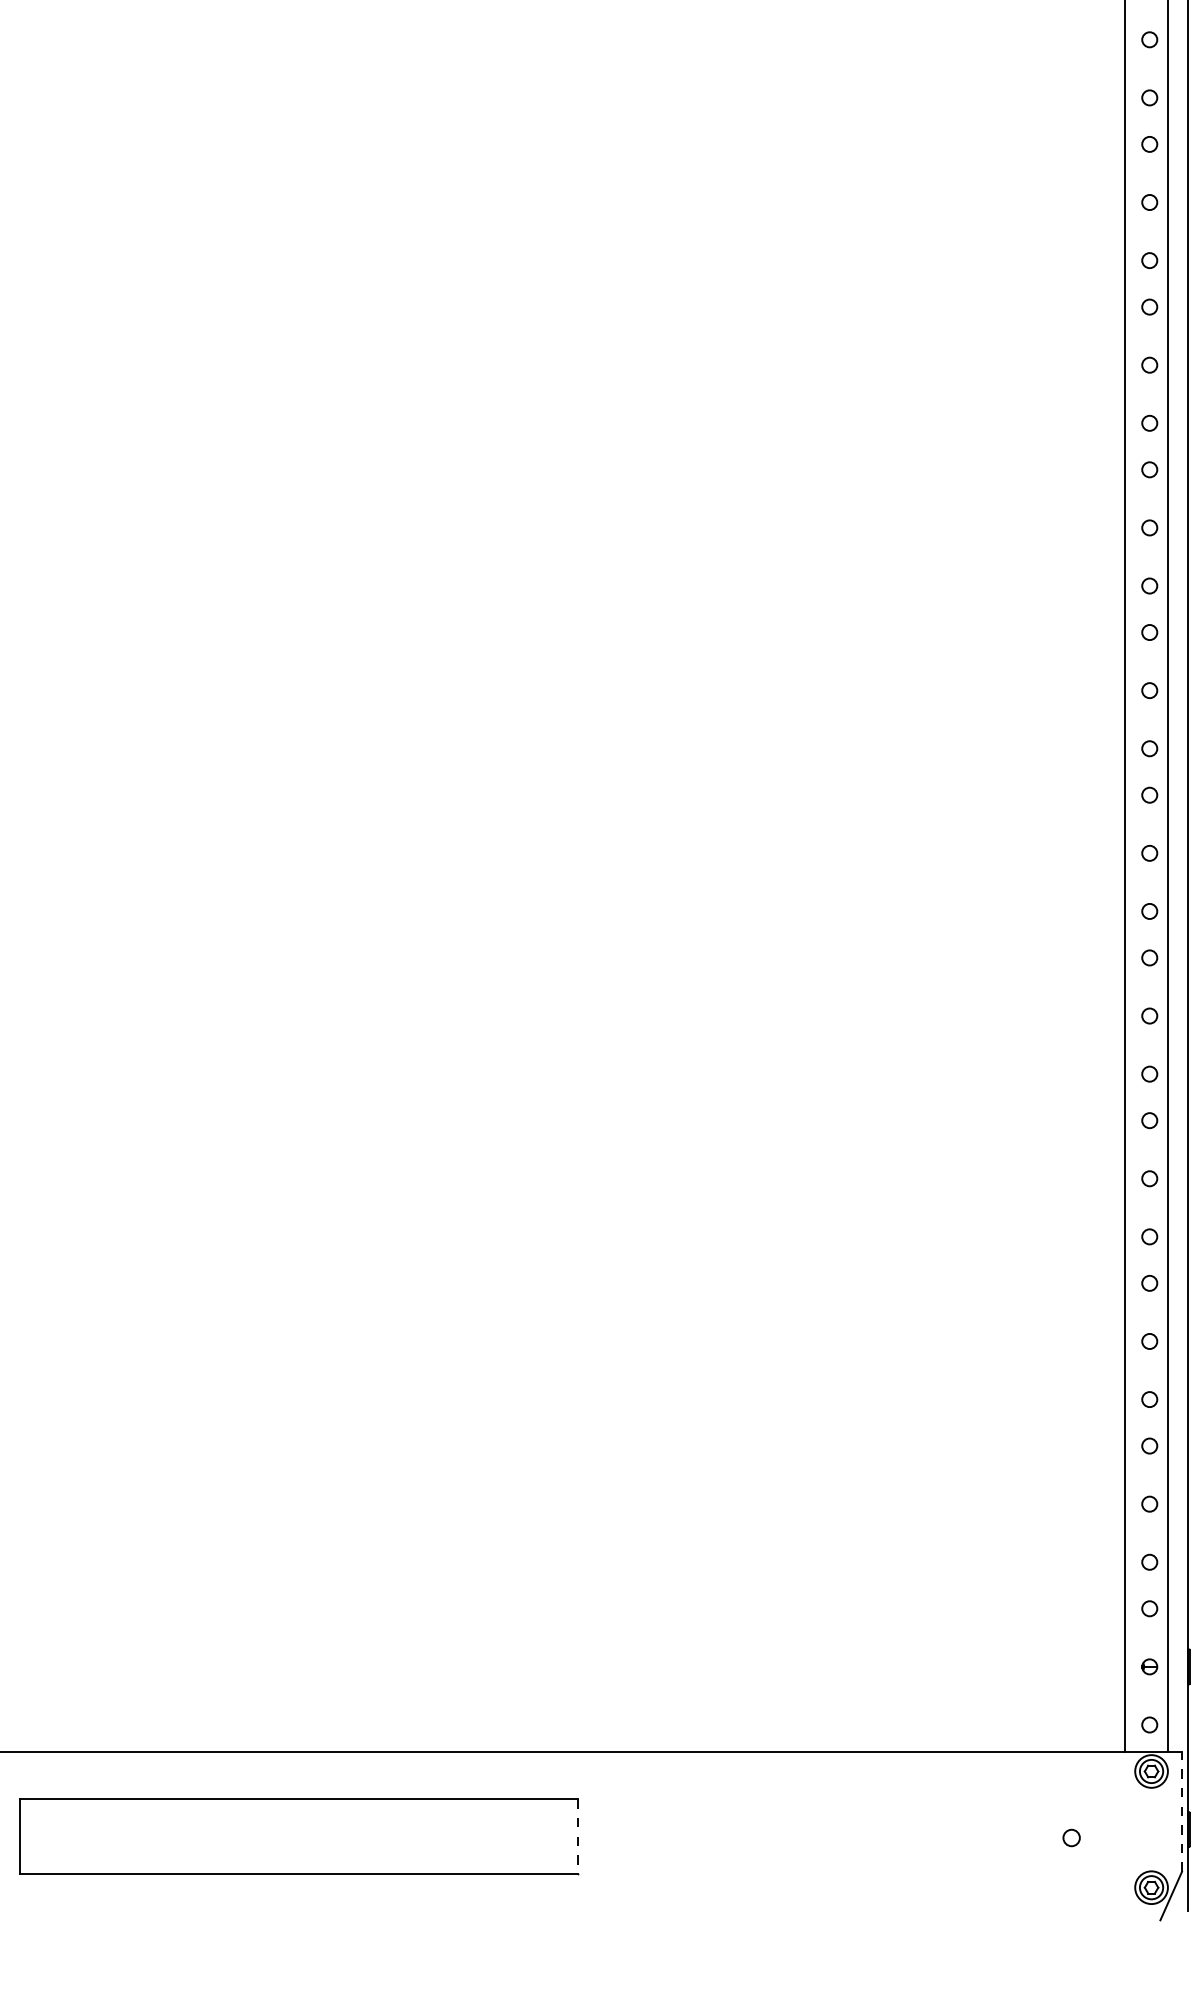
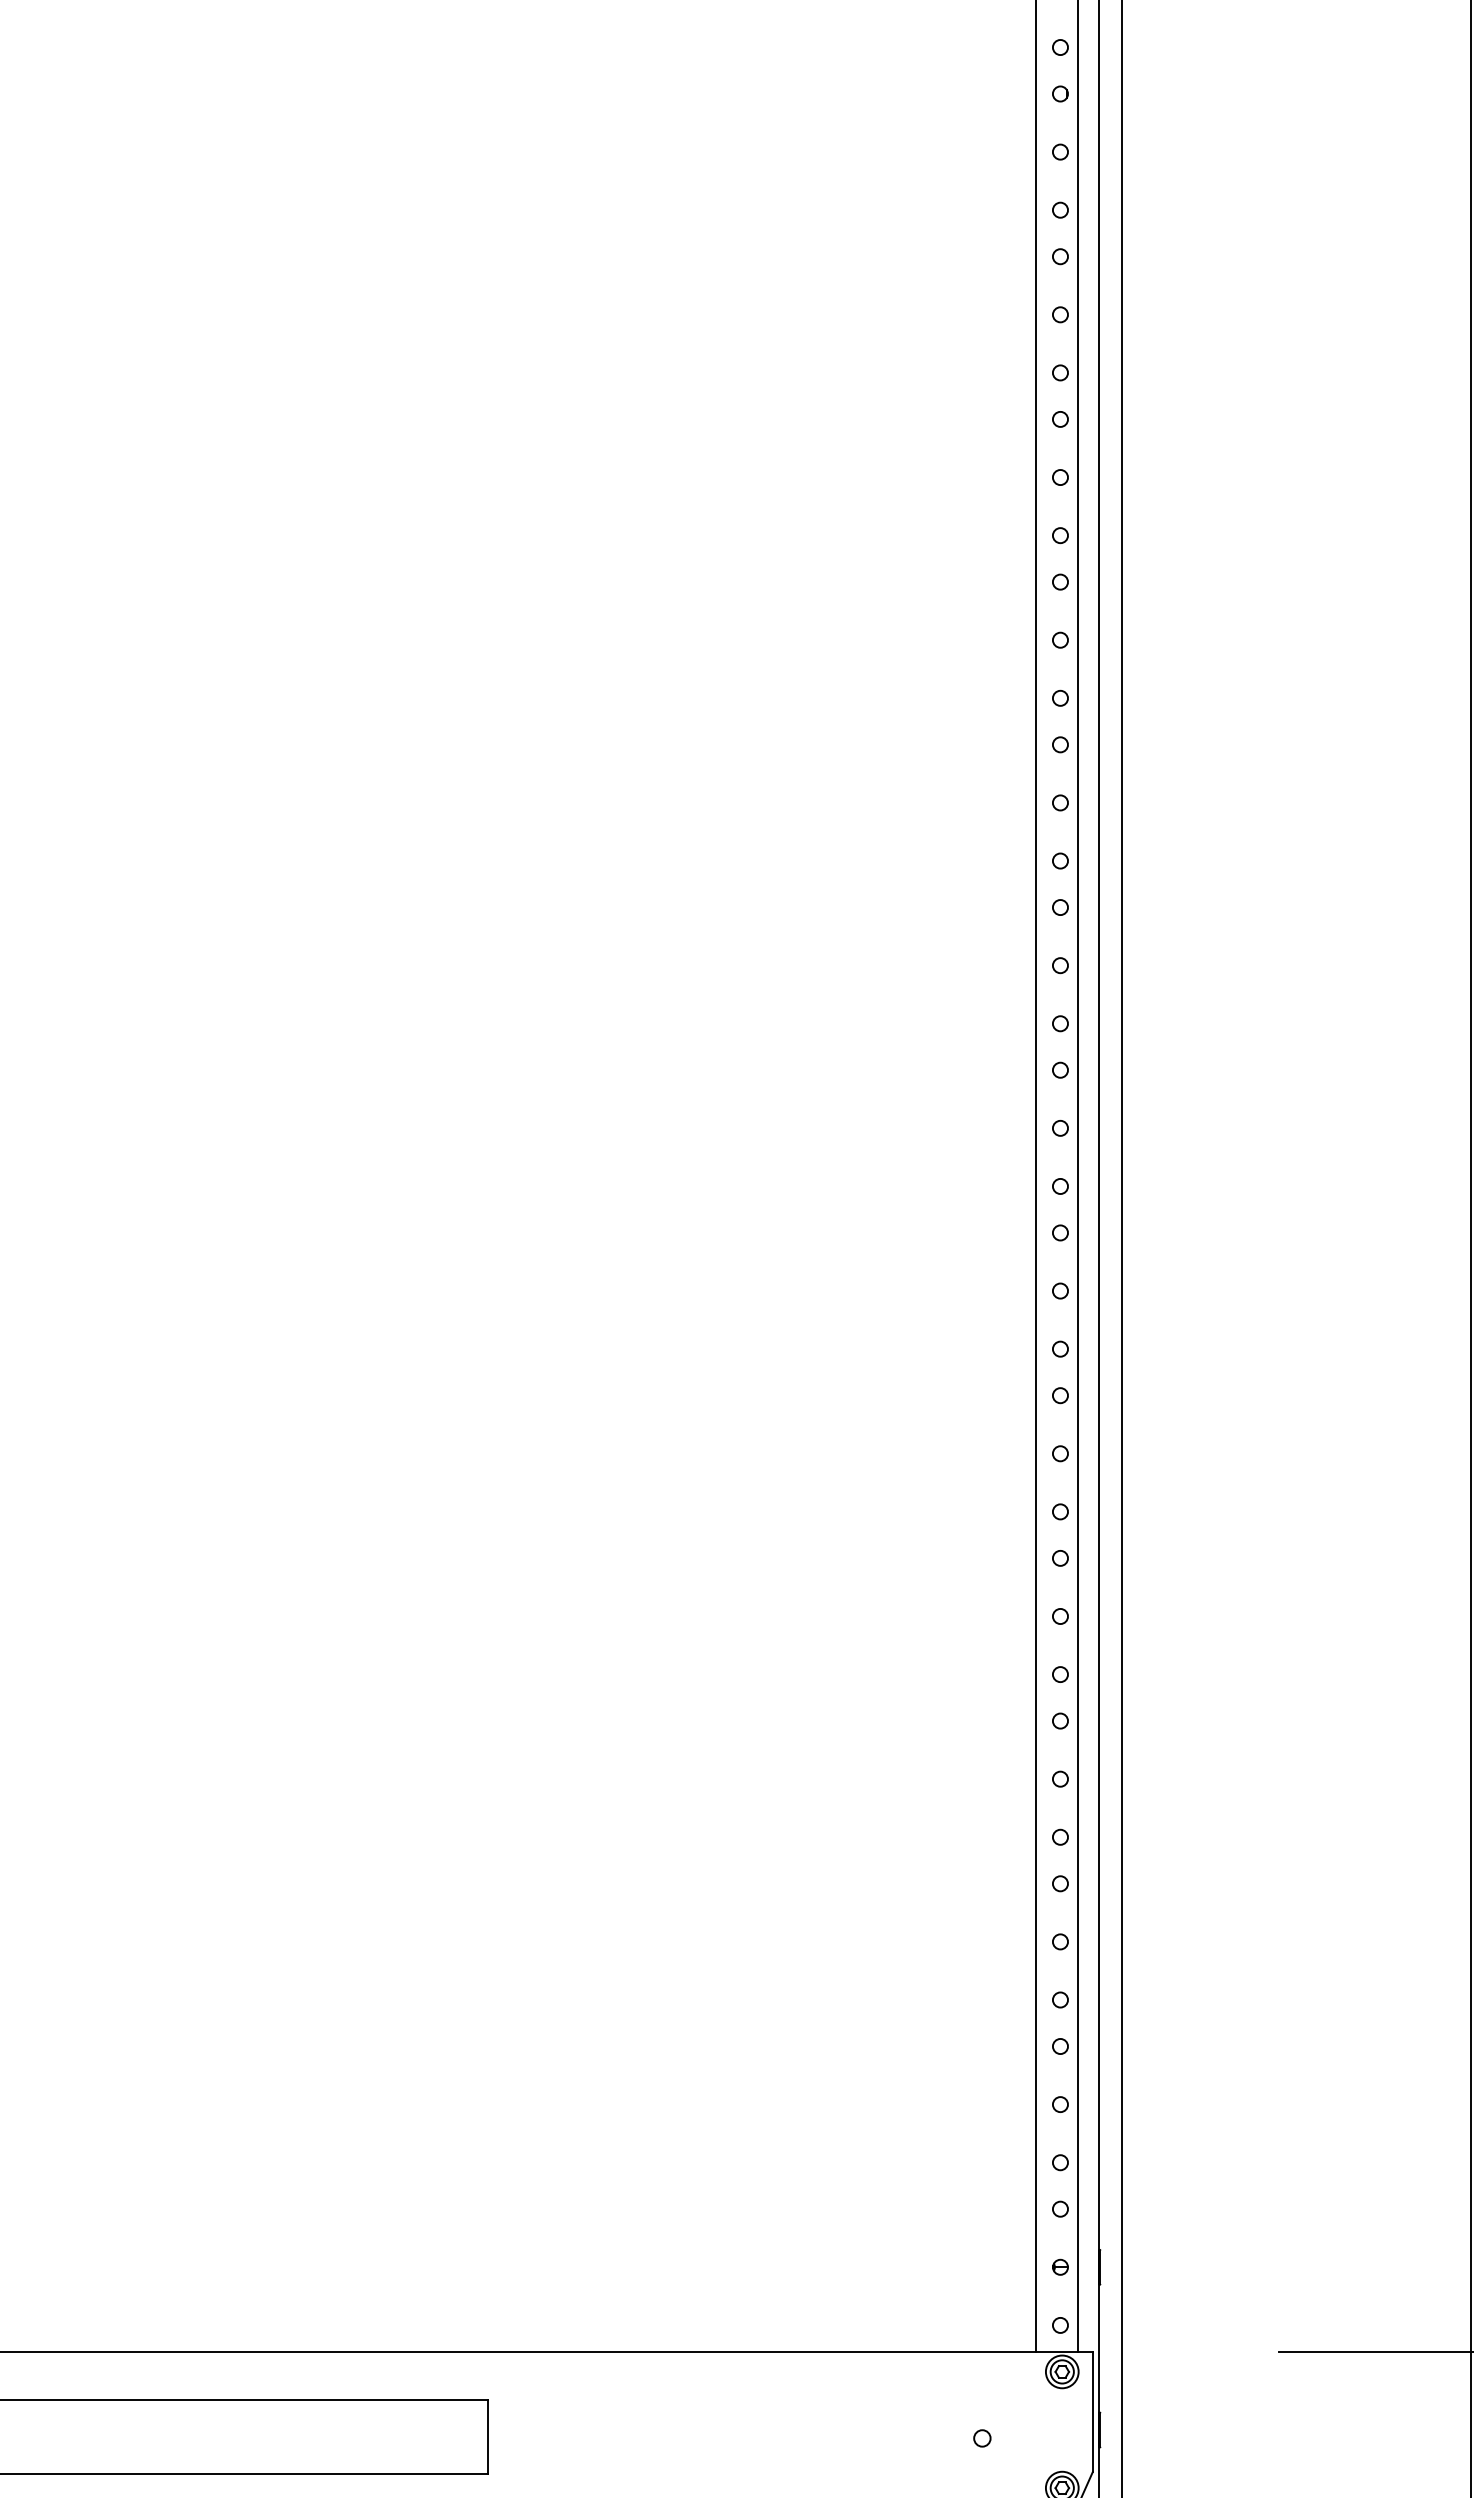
line: (1181, 1812) -> (1092, 2412), dashed -> solid
line: (577, 1837) -> (488, 2437), dashed -> solid

